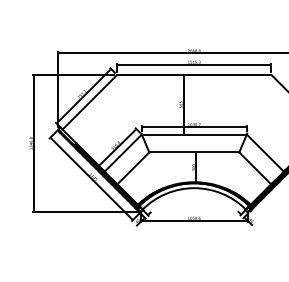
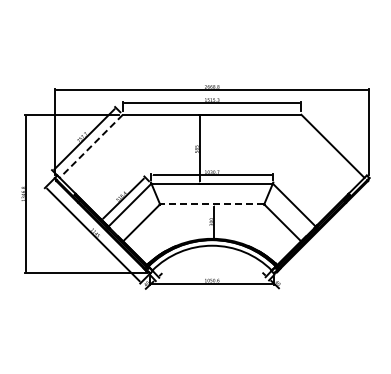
line: (90, 102) -> (91, 146), solid -> dashed
line: (193, 152) -> (211, 204), solid -> dashed

